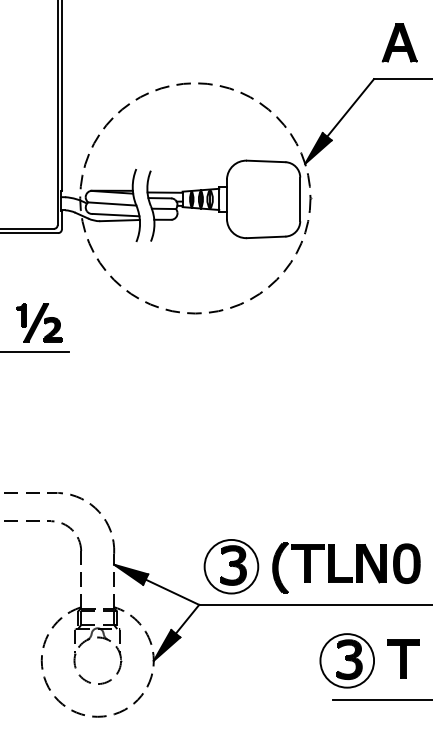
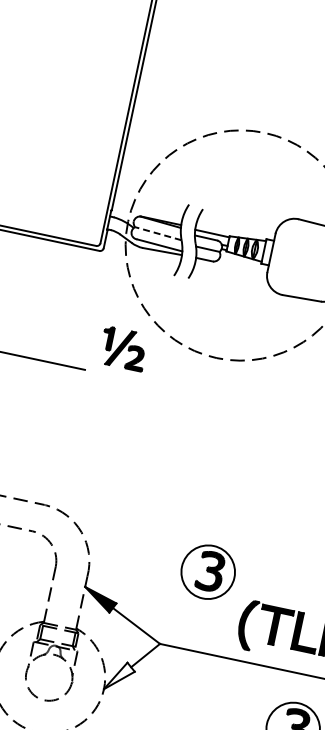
line: (111, 203) -> (157, 233), solid -> dashed
part: (39, 322) -> (123, 348), moved
part: (231, 566) -> (208, 572), moved
fill: (166, 645) -> (119, 676), removed

